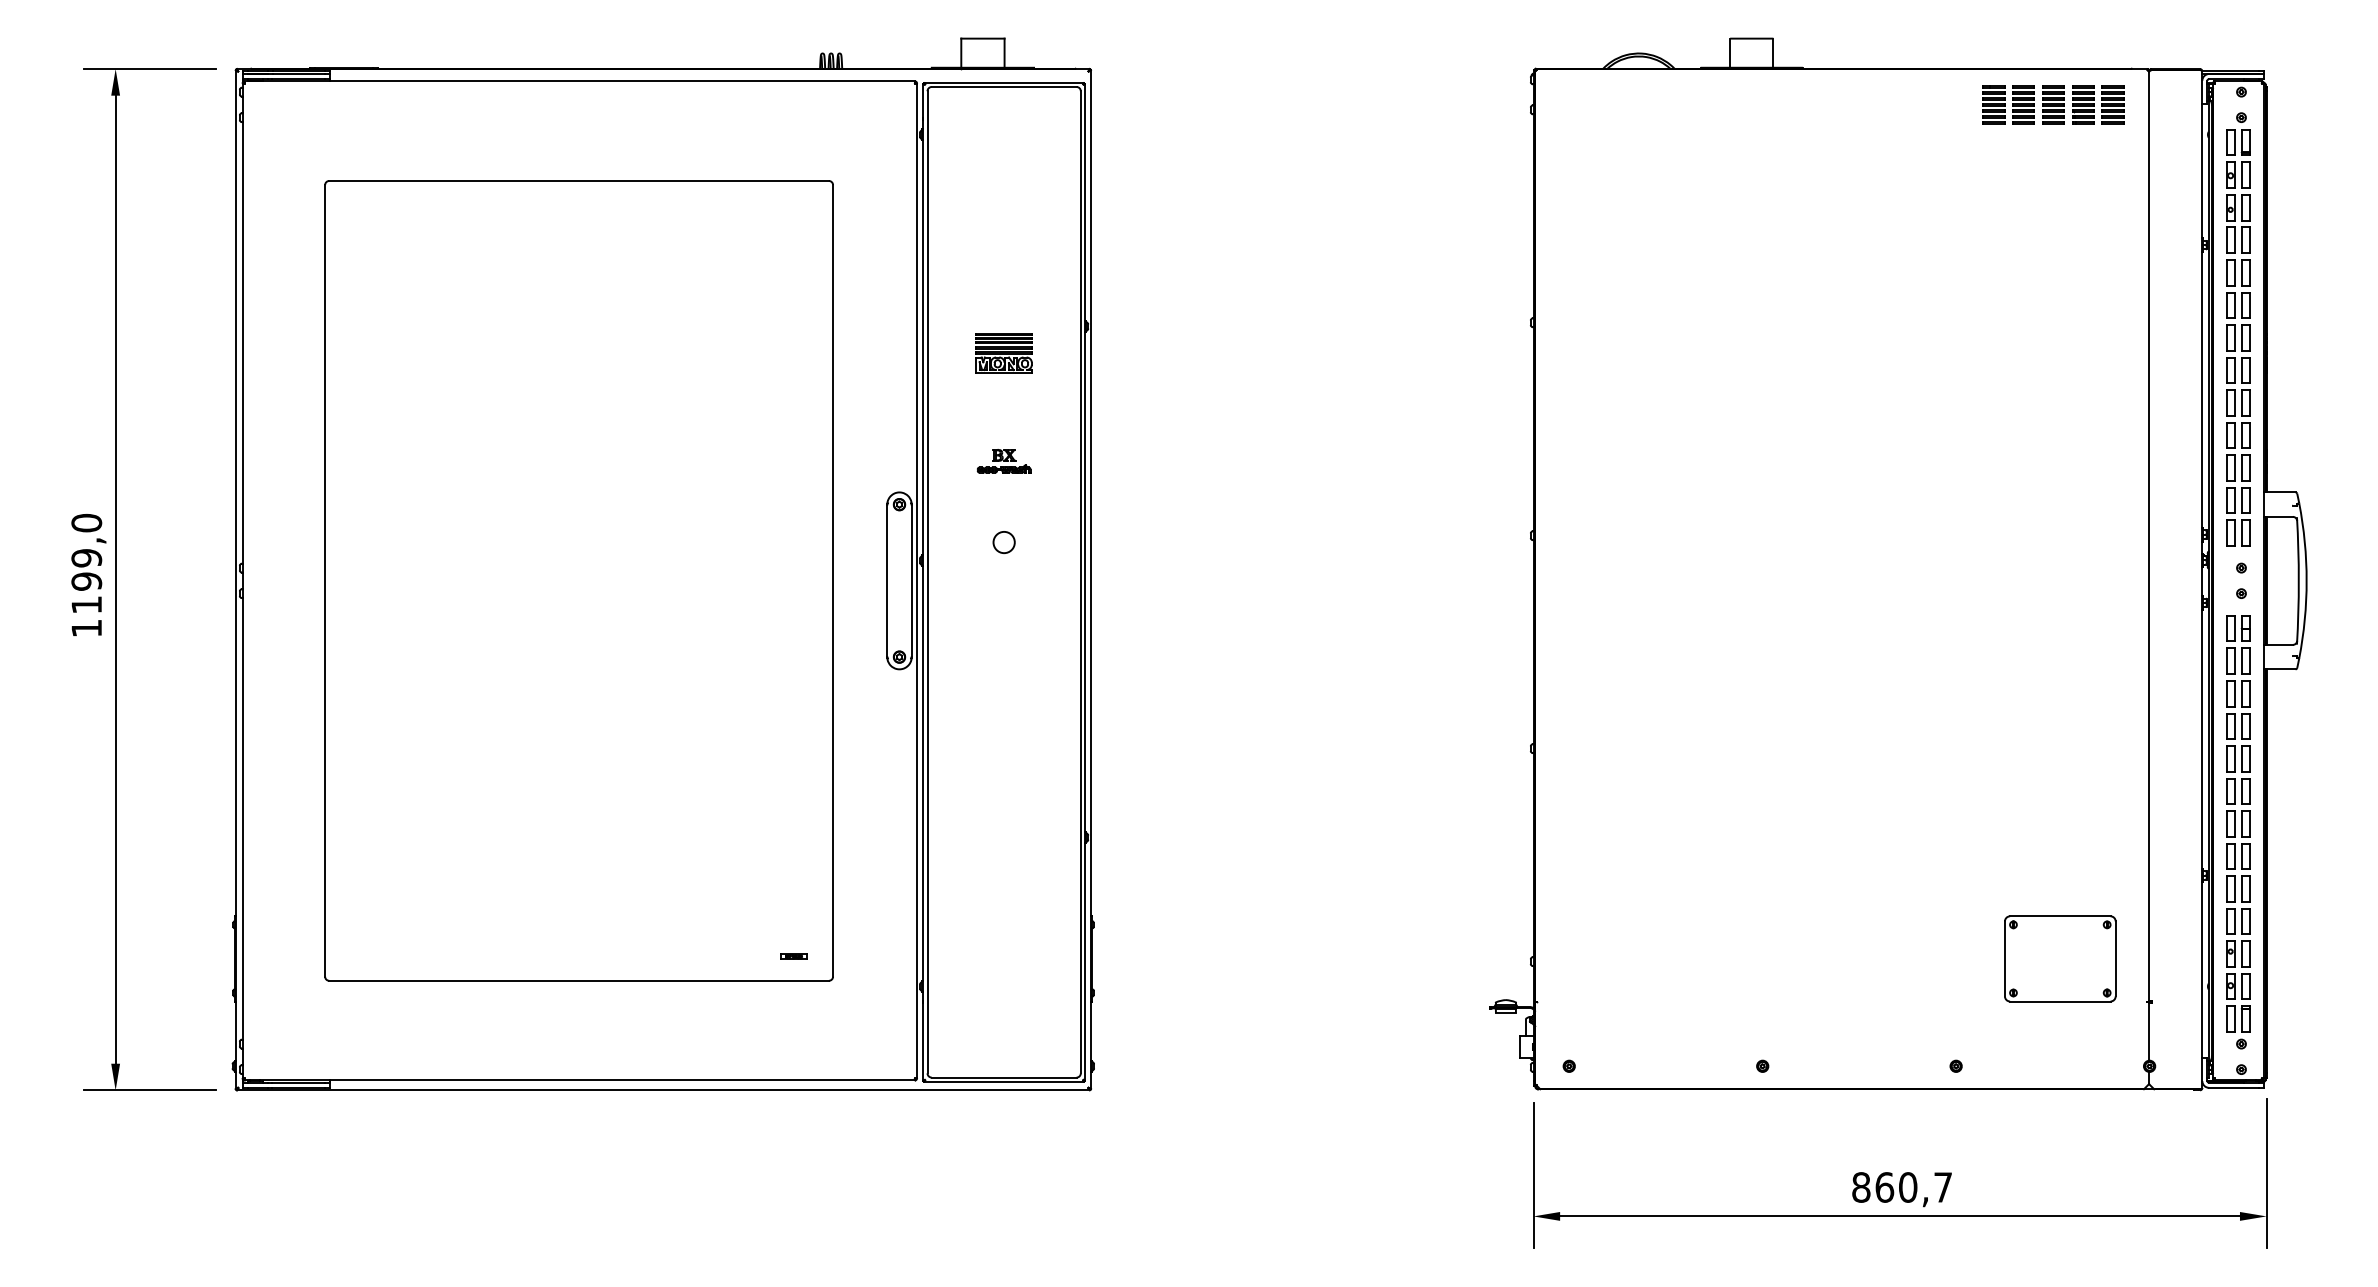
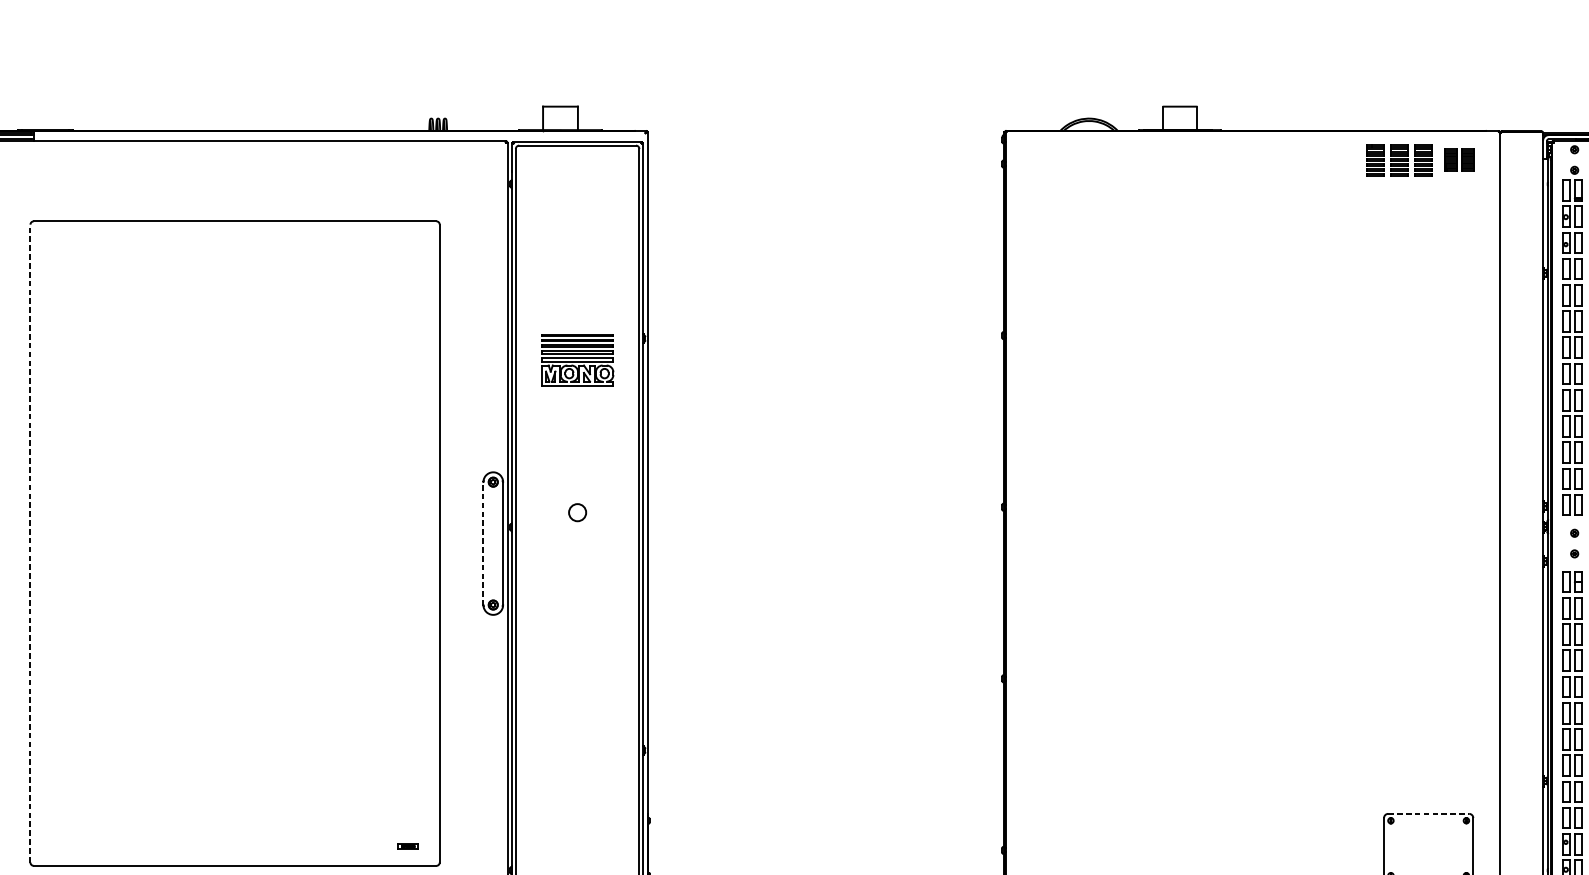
part: (2098, 104) -> (1459, 159), size x0.7
part: (1003, 353) -> (577, 360), size x1.6
part: (1003, 461) -> (577, 447), removed
line: (325, 580) -> (30, 543), solid -> dashed
line: (887, 580) -> (483, 543), solid -> dashed
line: (2060, 916) -> (1428, 814), solid -> dashed

